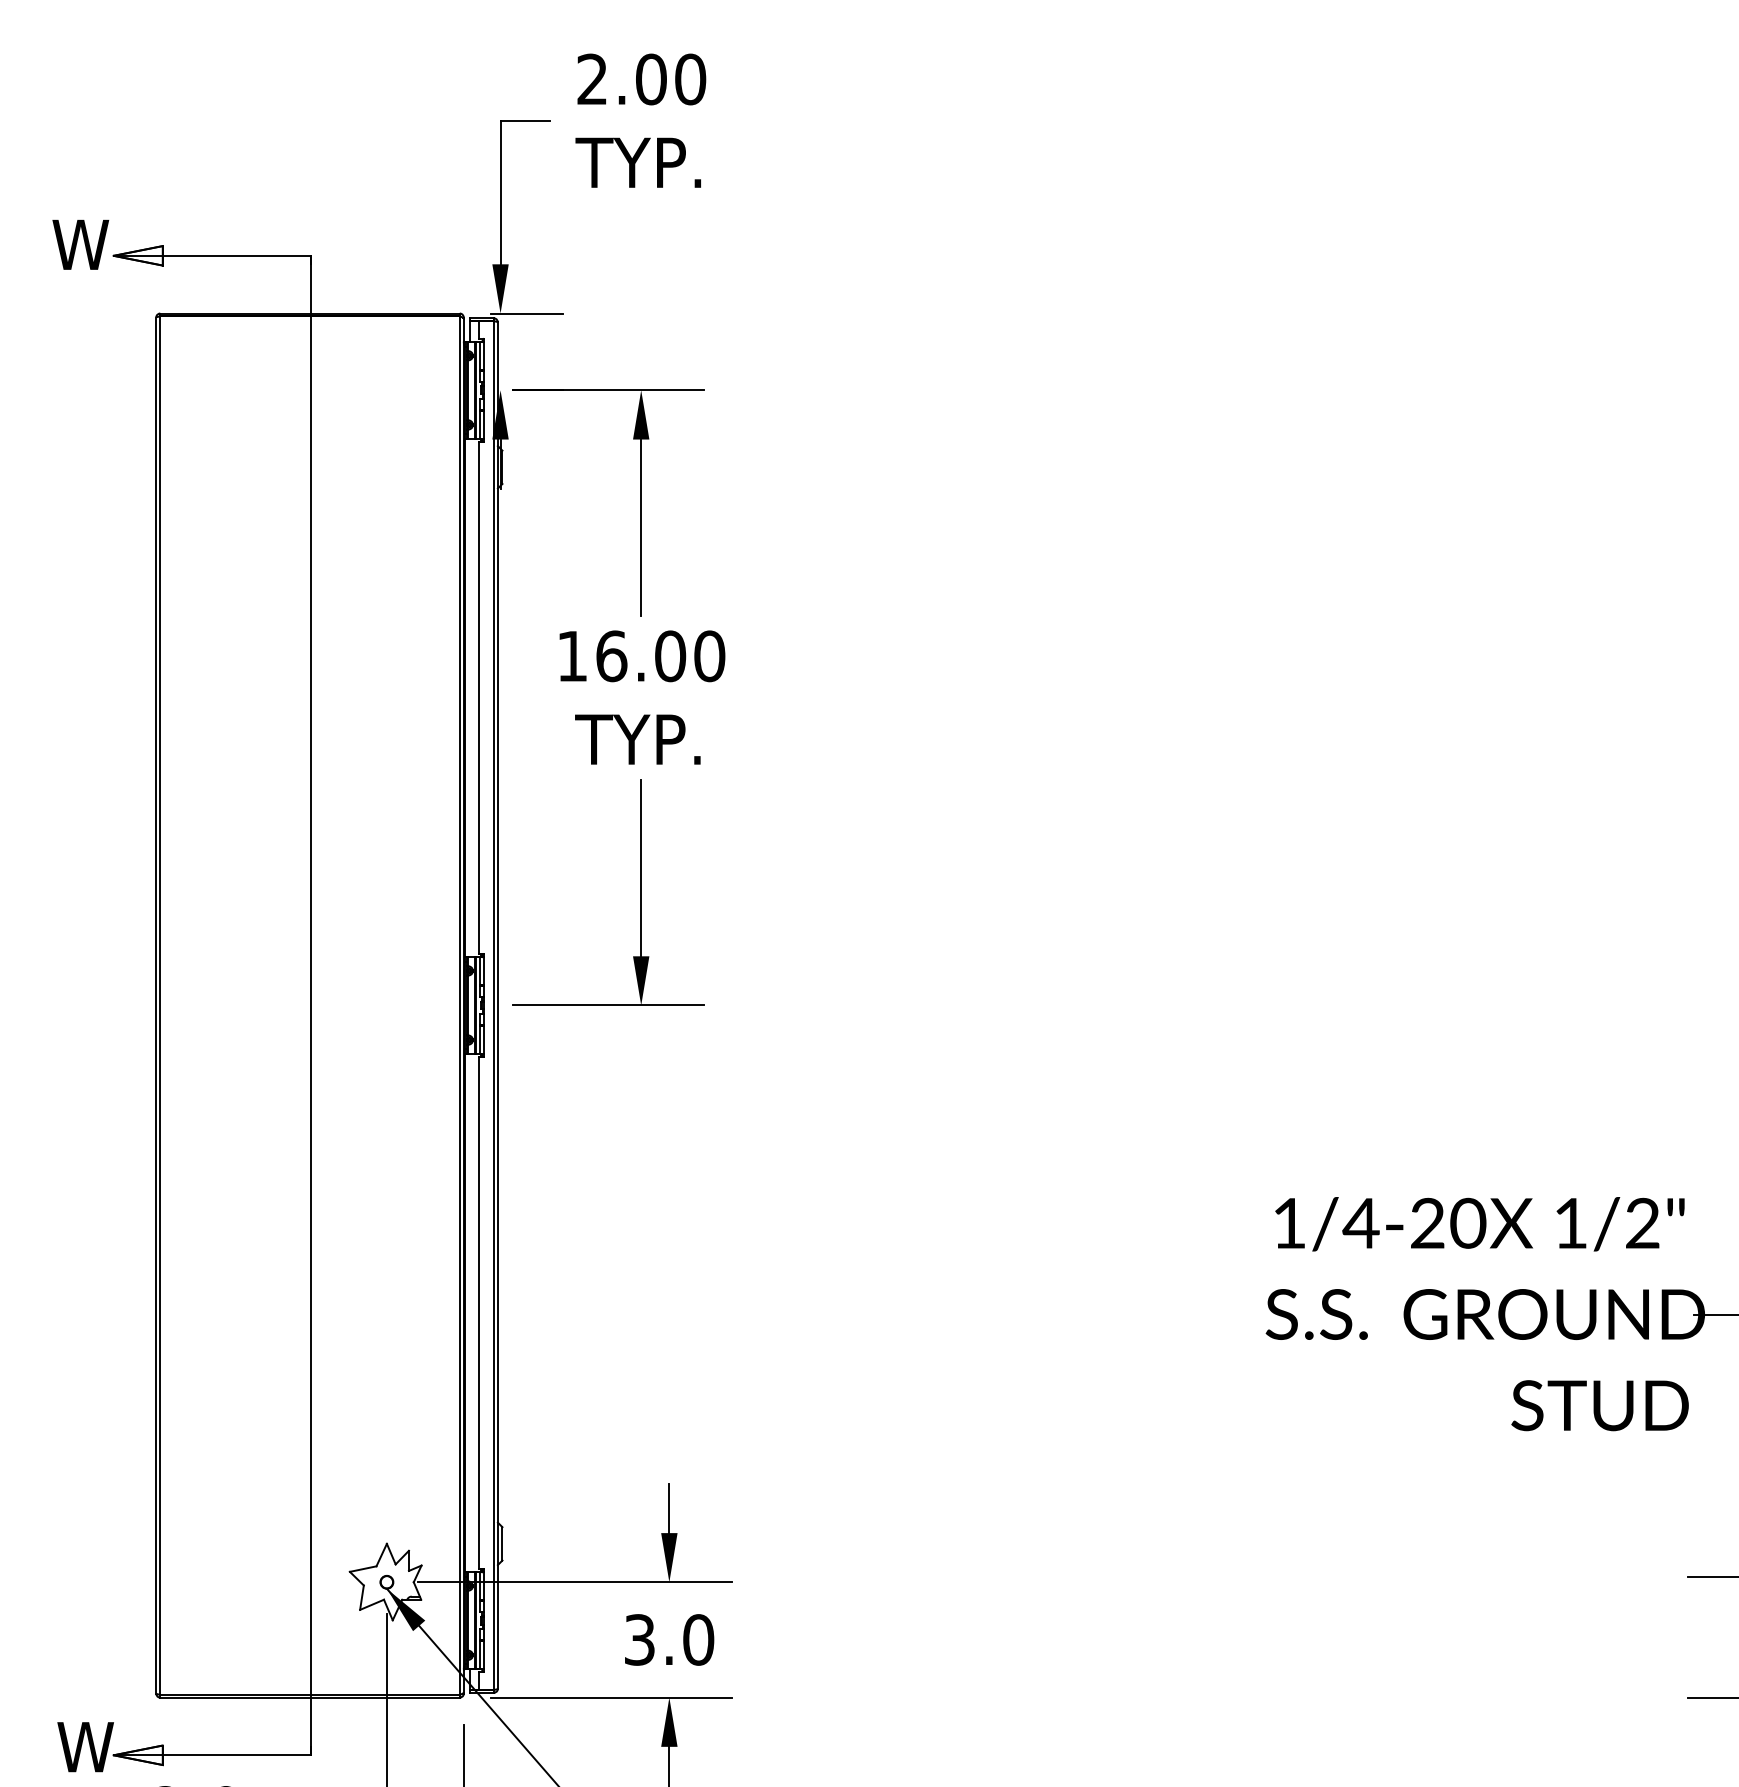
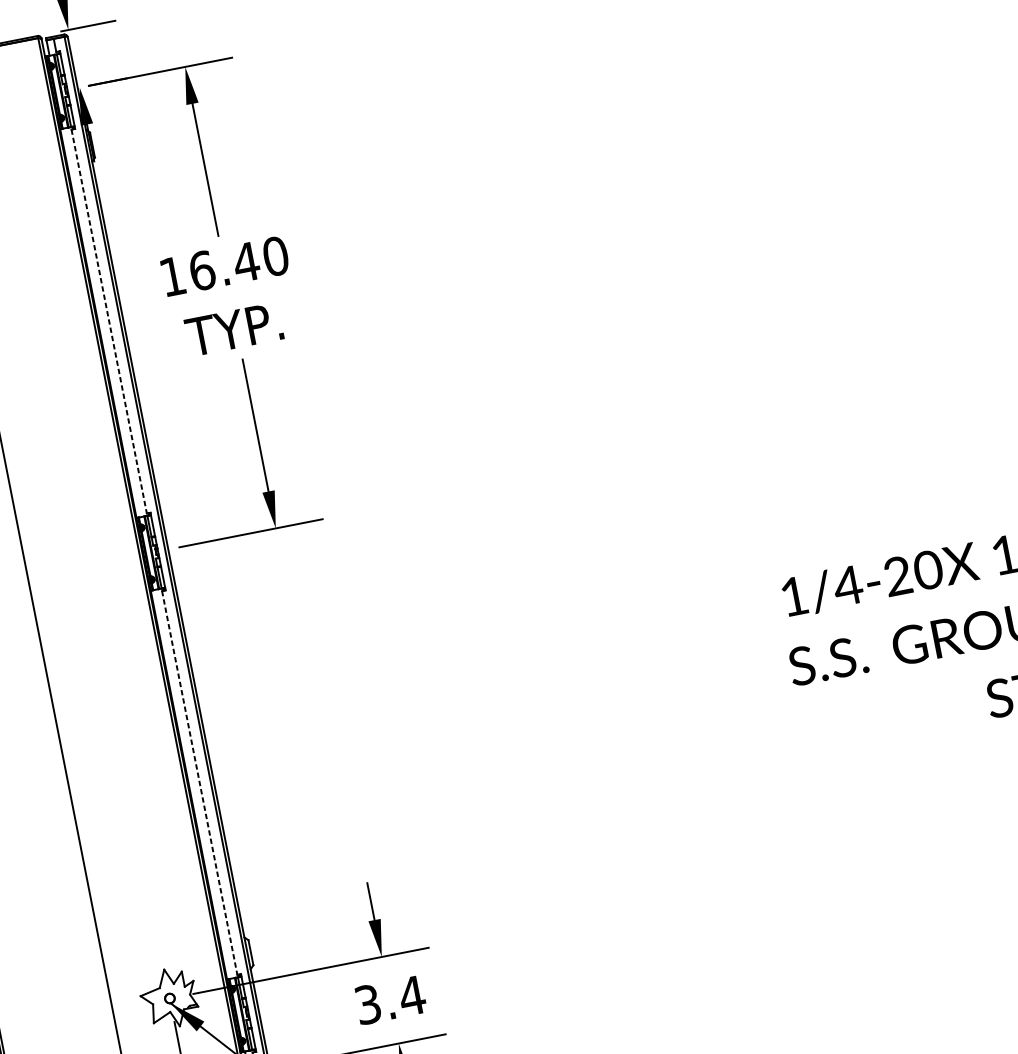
text: (670, 656) -> (246, 262), 16.00 -> 16.40
line: (479, 698) -> (109, 321), solid -> dashed
line: (479, 1313) -> (199, 783), solid -> dashed
text: (698, 1639) -> (412, 995), 3.0 -> 3.4

